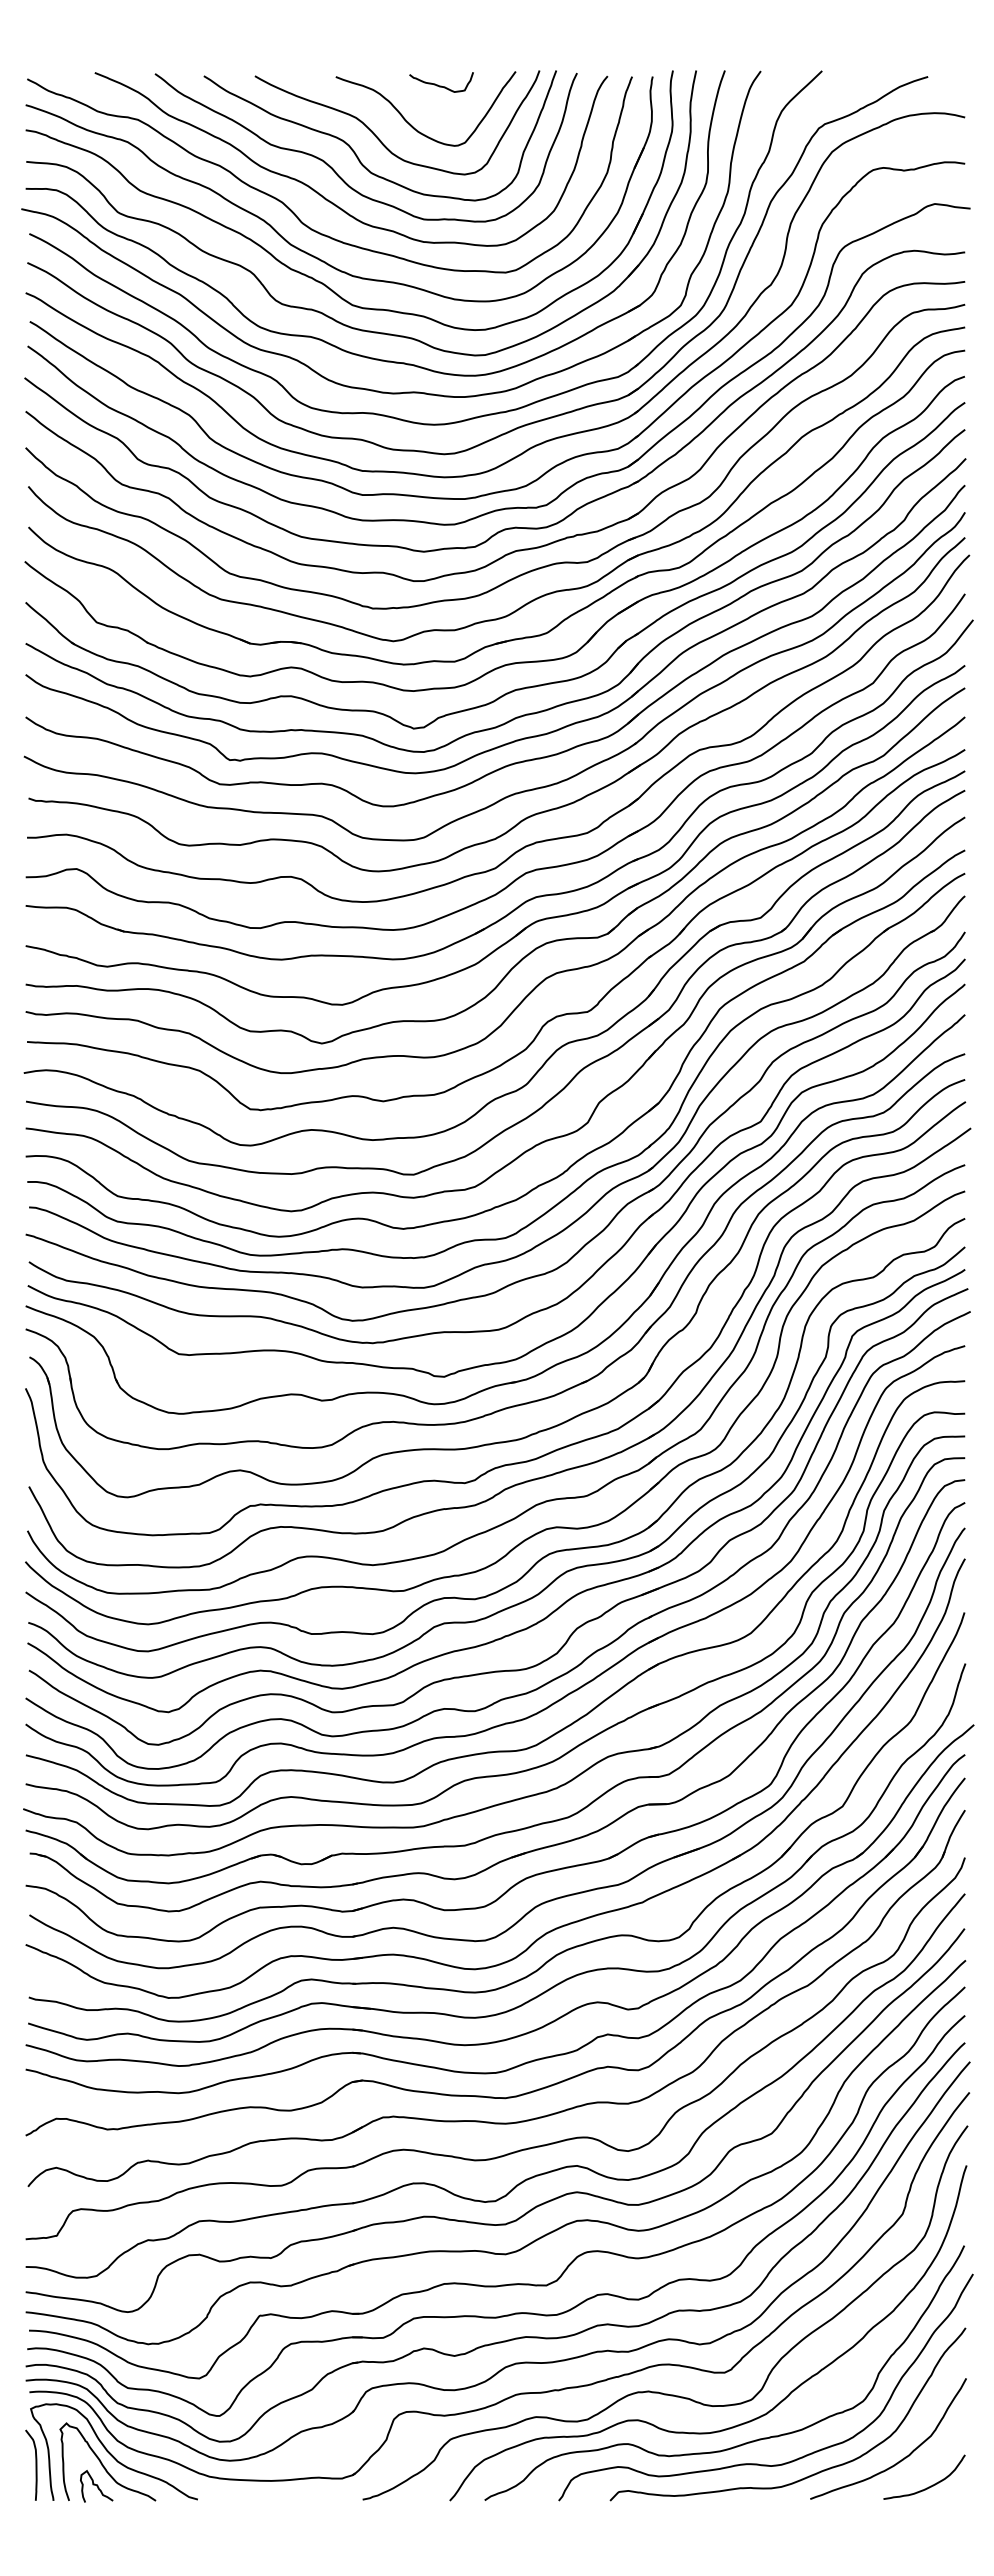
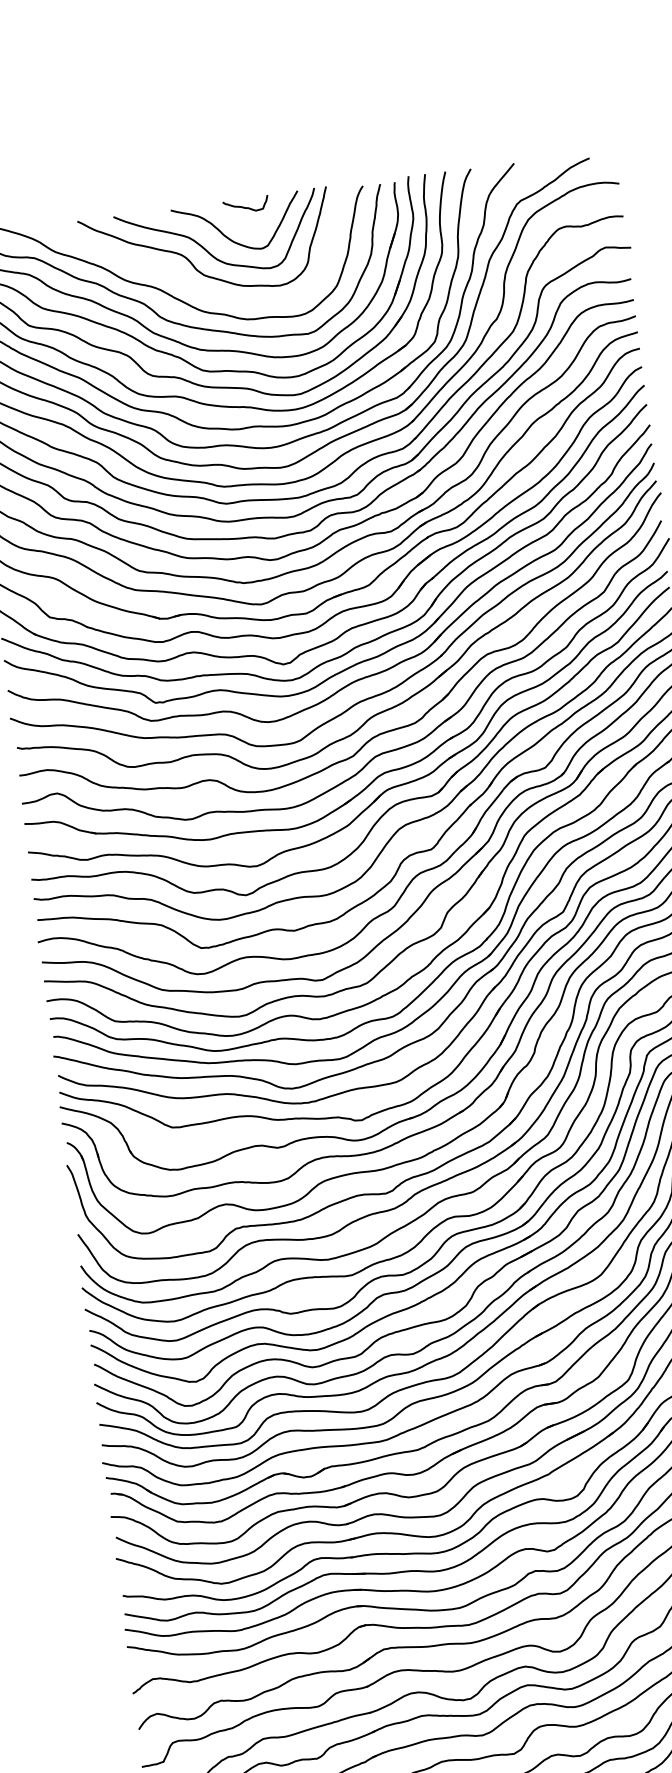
curve: (335, 170) -> (178, 276), removed

